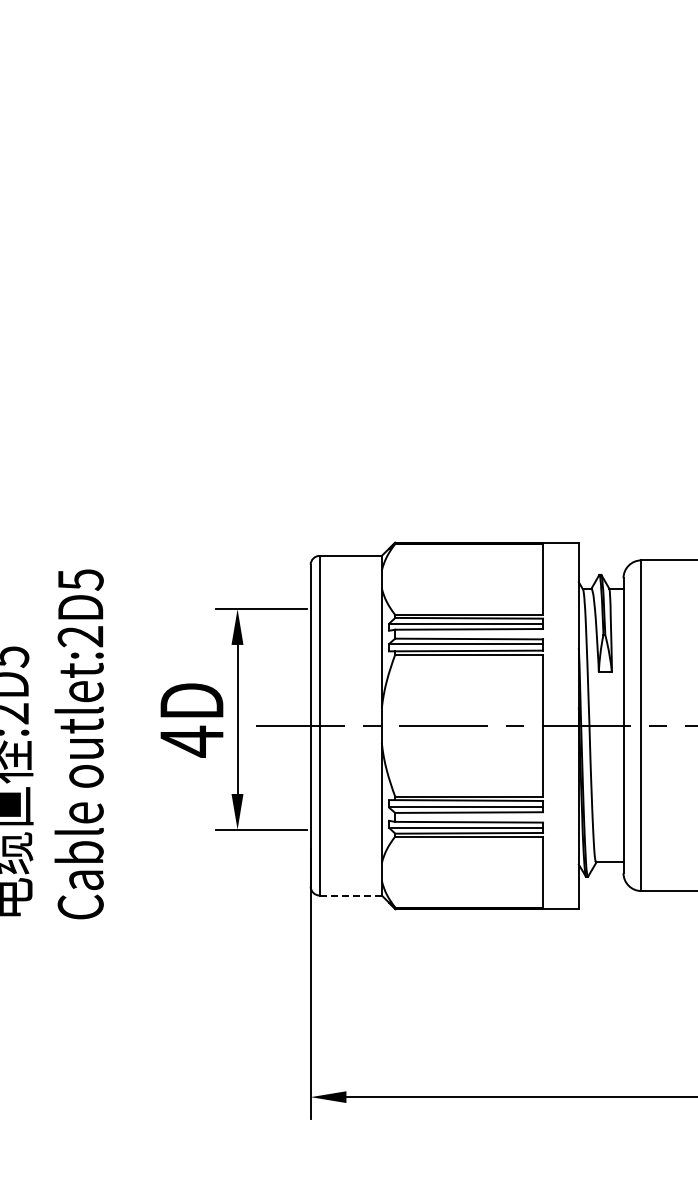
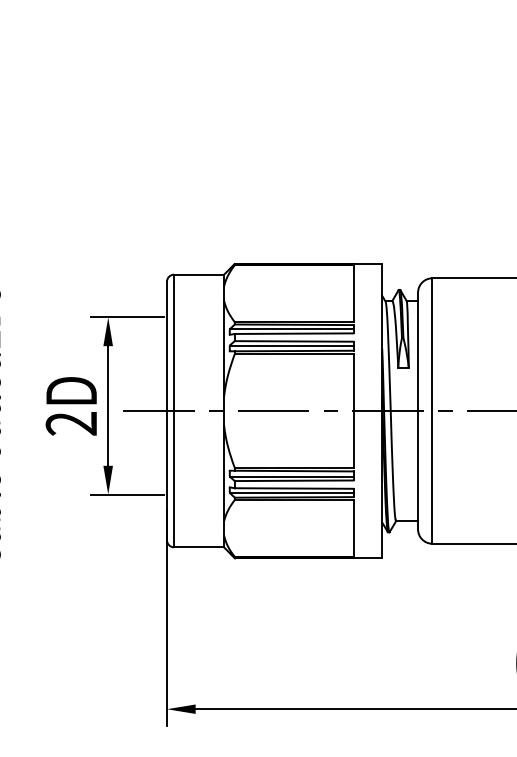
text: (191, 741) -> (71, 423), 4D -> 2D
line: (350, 895) -> (198, 547), dashed -> solid

